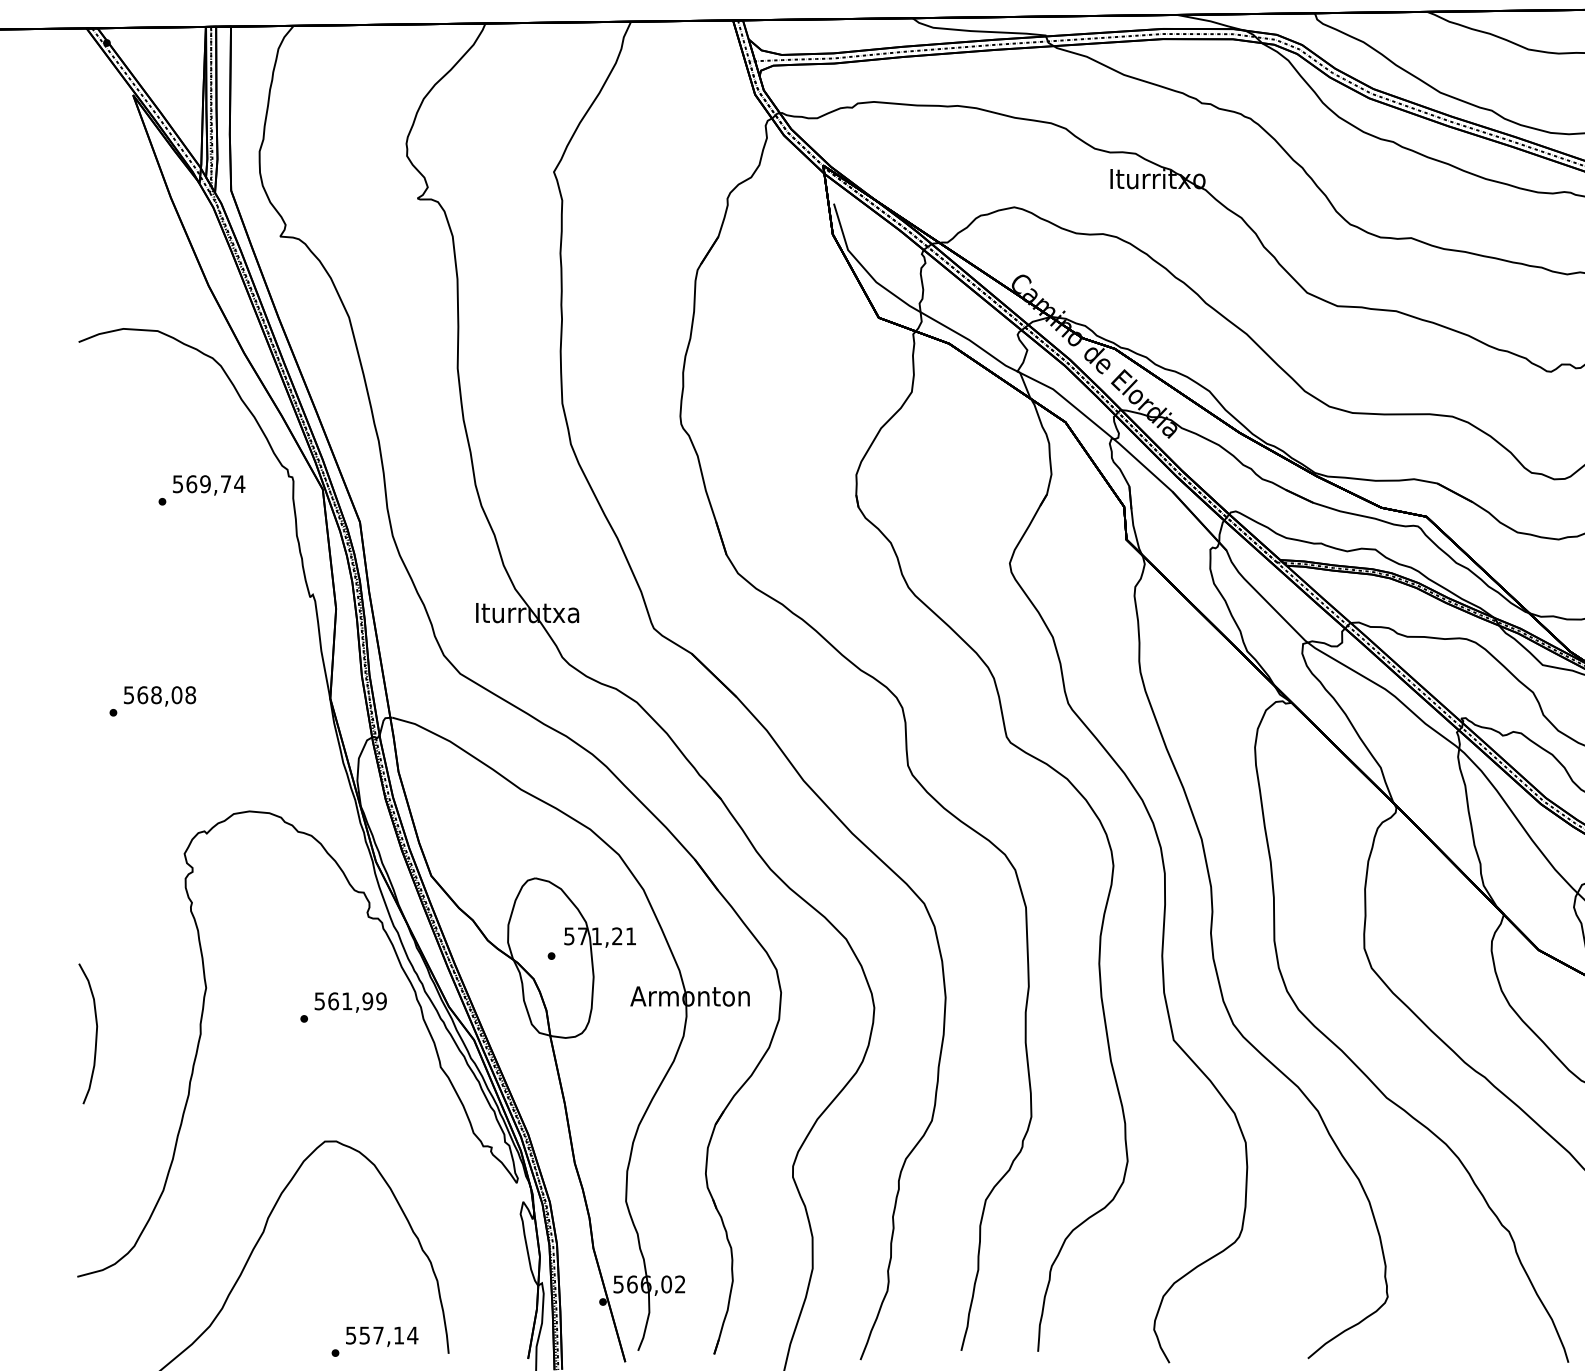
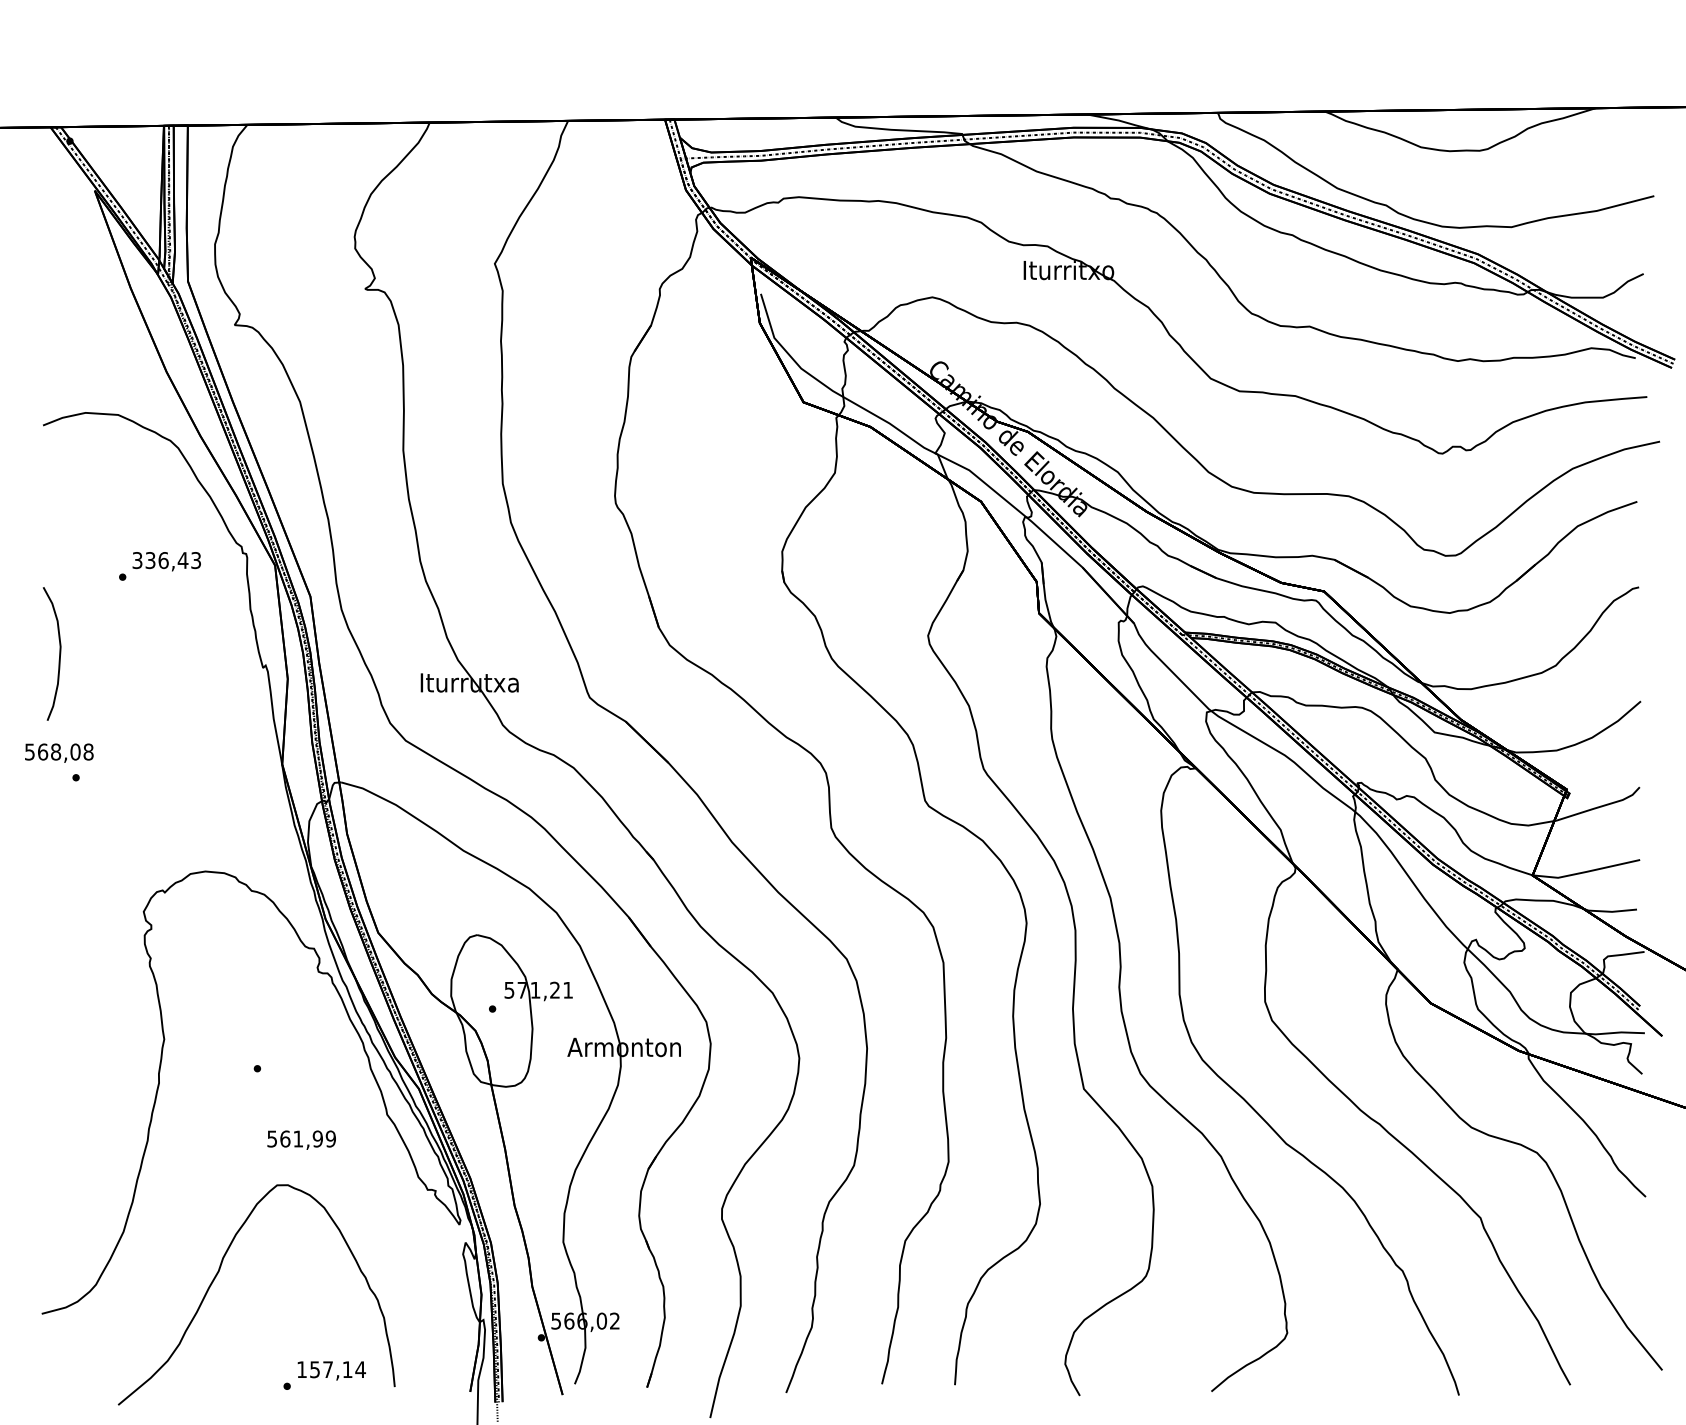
text: (209, 484) -> (167, 560), 569,74 -> 336,43
text: (160, 695) -> (59, 752), moved
text: (350, 1001) -> (301, 1139), moved
curve: (95, 1033) -> (59, 653), moved
text: (350, 1335) -> (301, 1369), 557,14 -> 157,14

